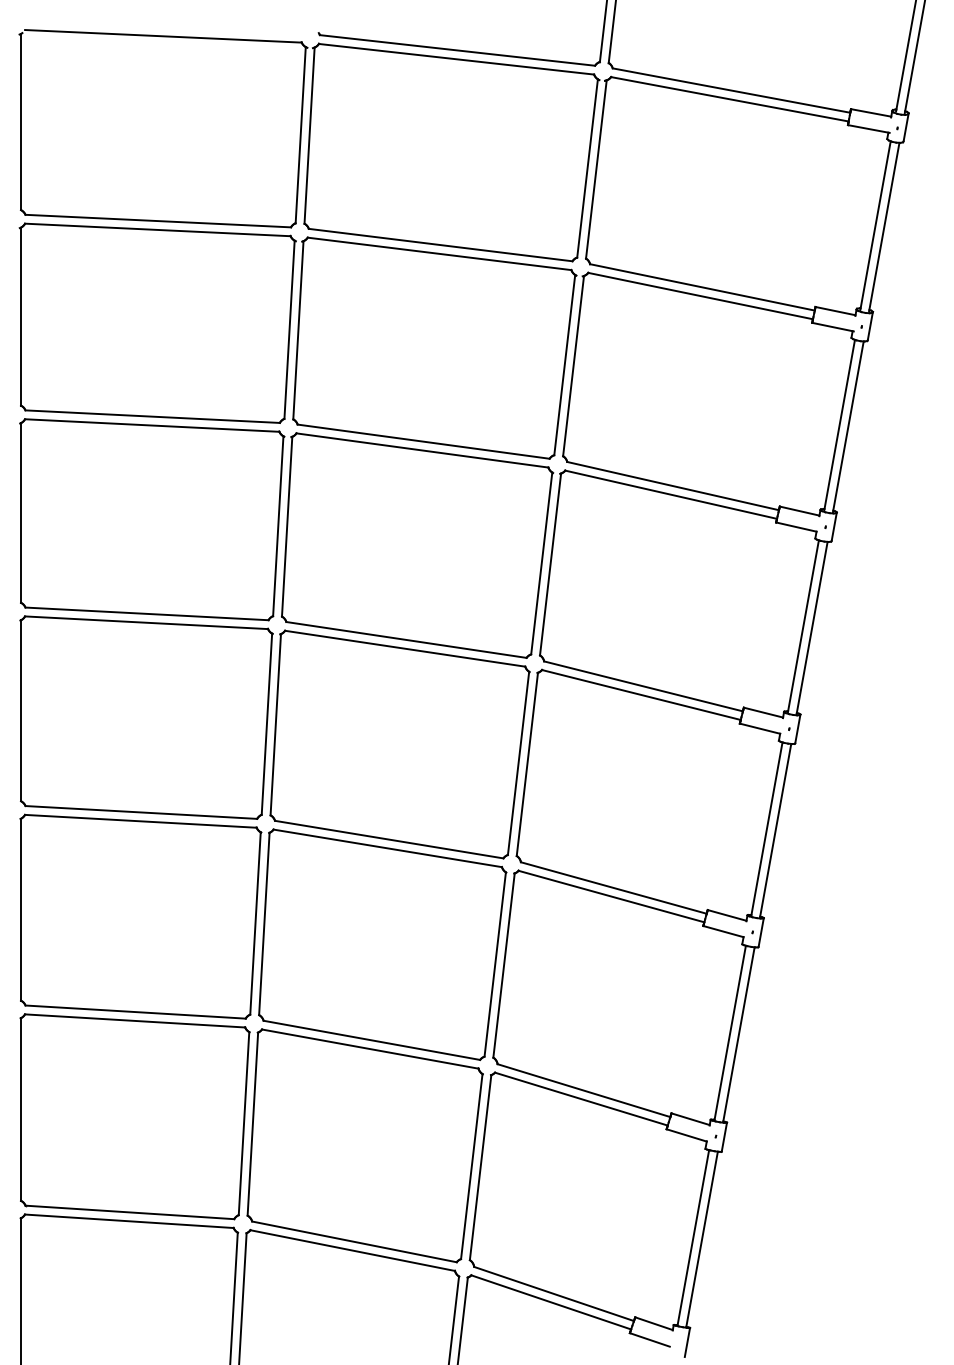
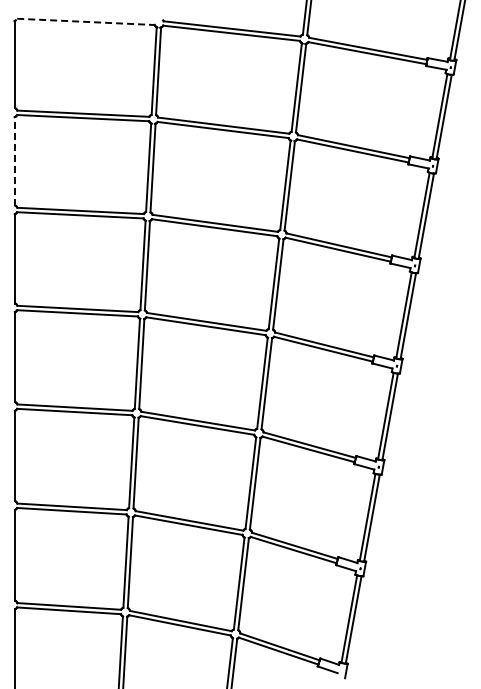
line: (162, 35) -> (85, 21), solid -> dashed
line: (21, 315) -> (15, 160), solid -> dashed

